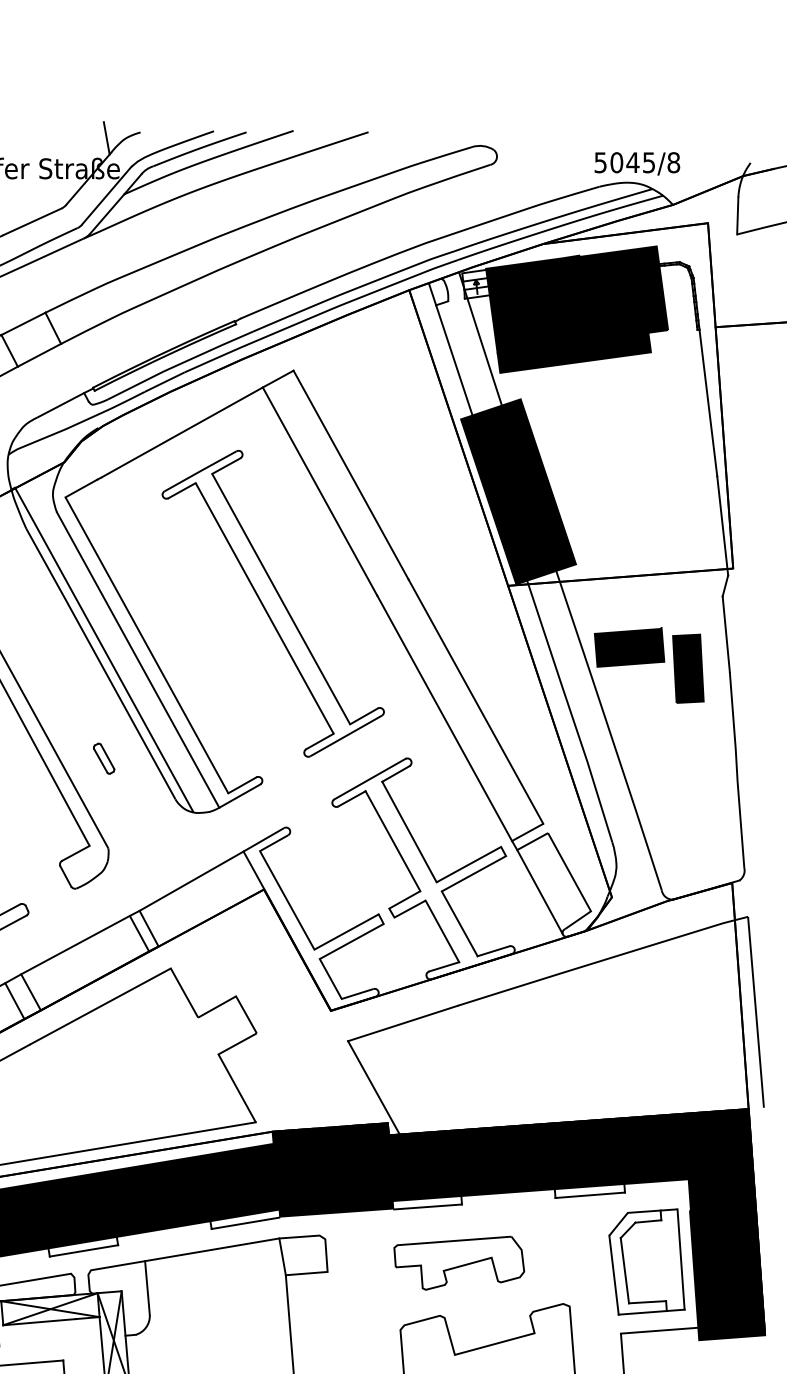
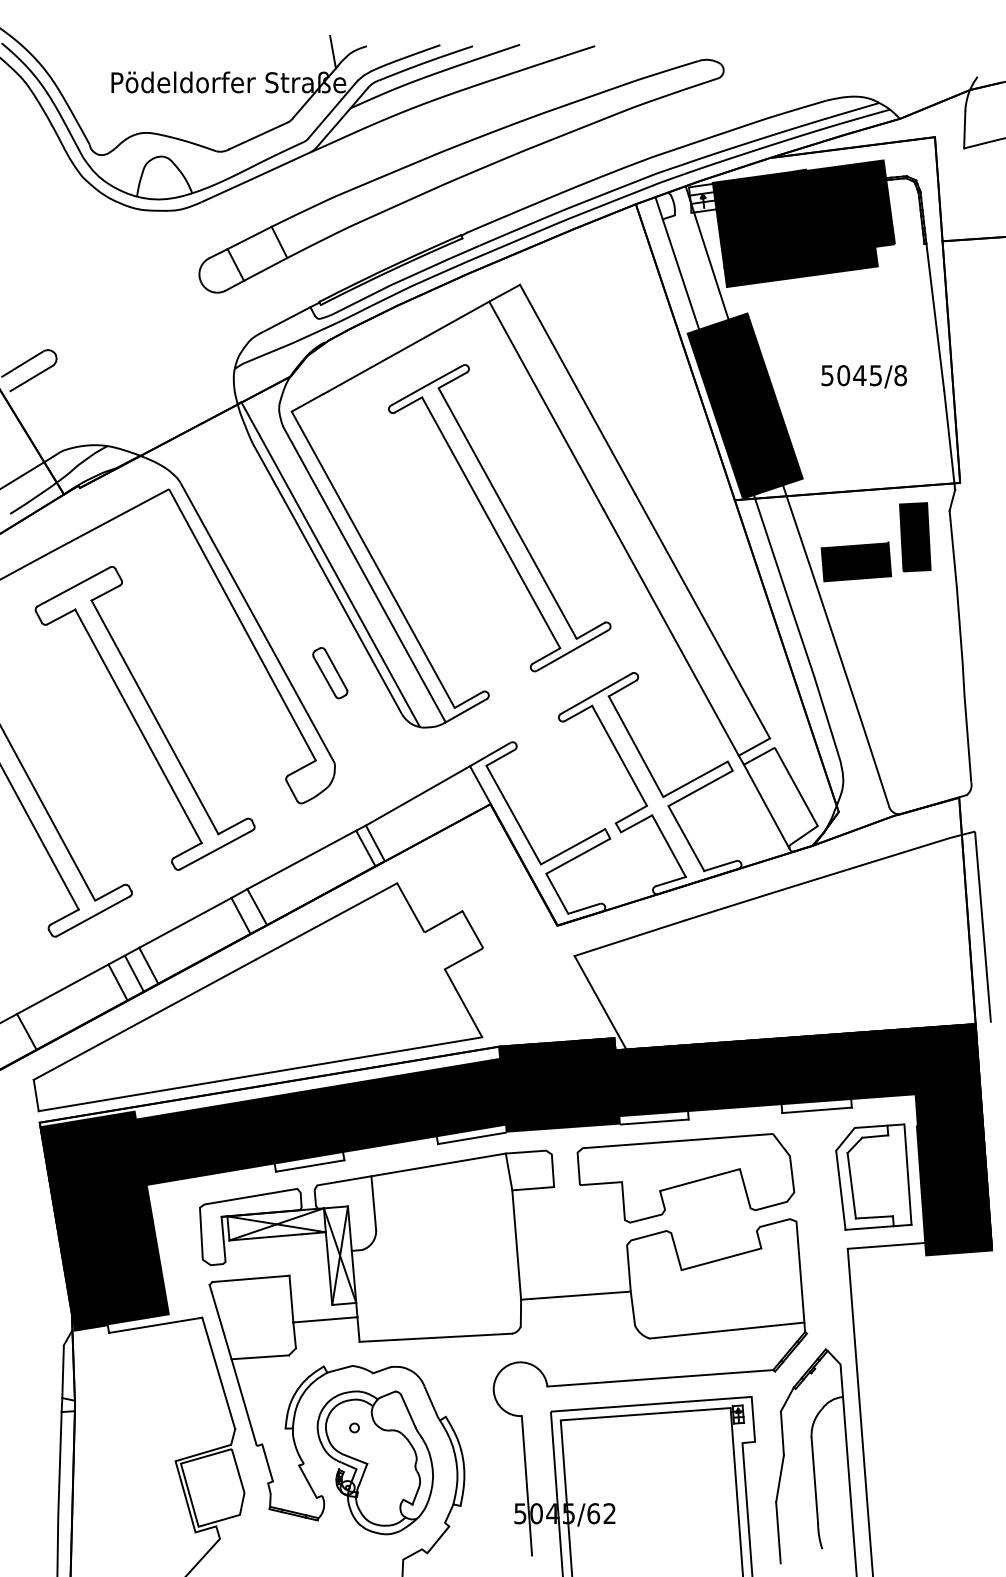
text: (636, 163) -> (863, 376), moved
part: (688, 669) -> (915, 537), moved
part: (104, 758) -> (330, 673), size x1.67
part: (458, 1263) -> (685, 1178), size x1.67

